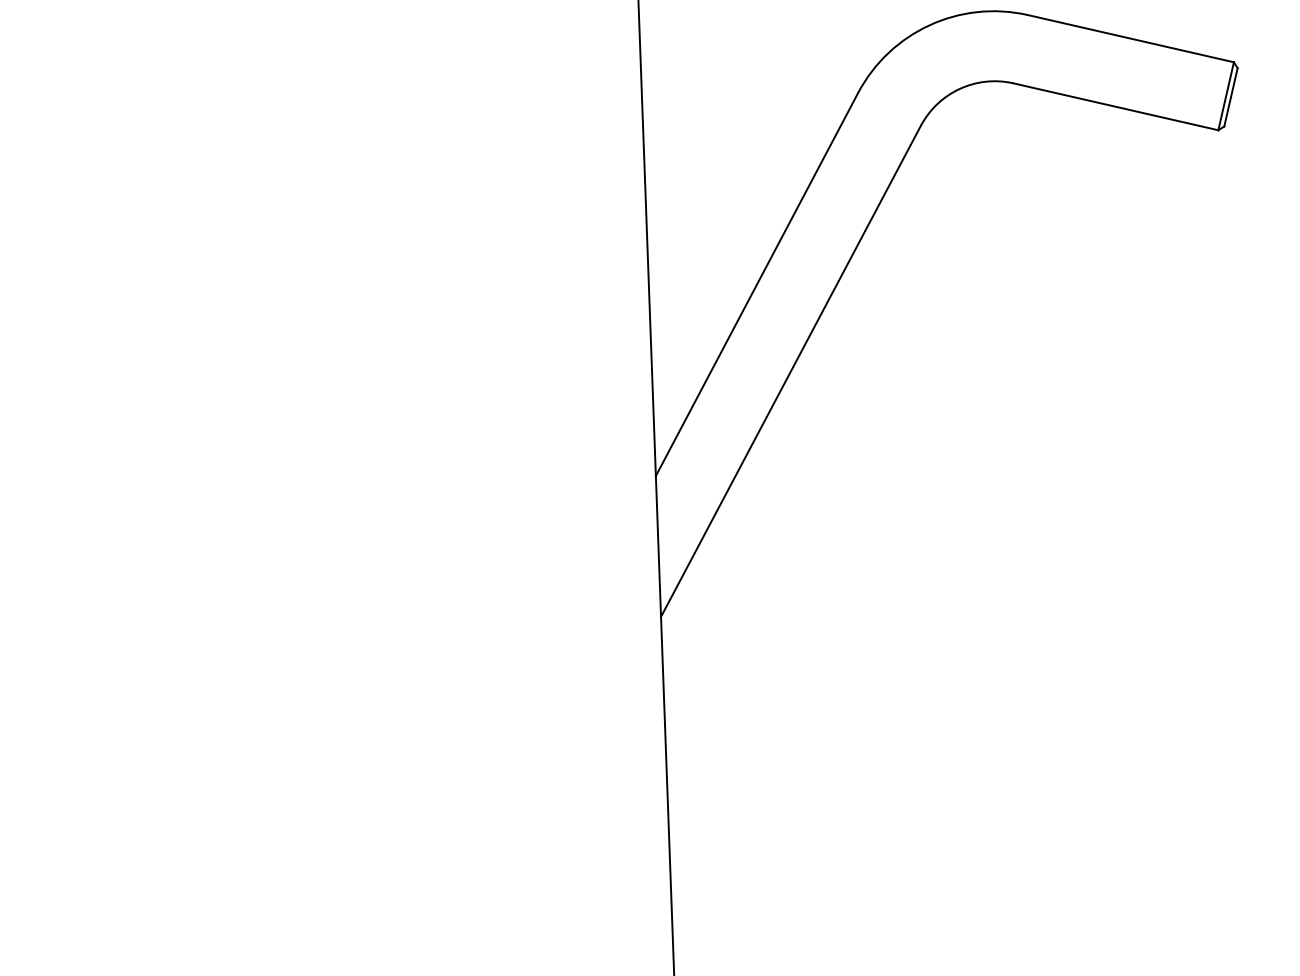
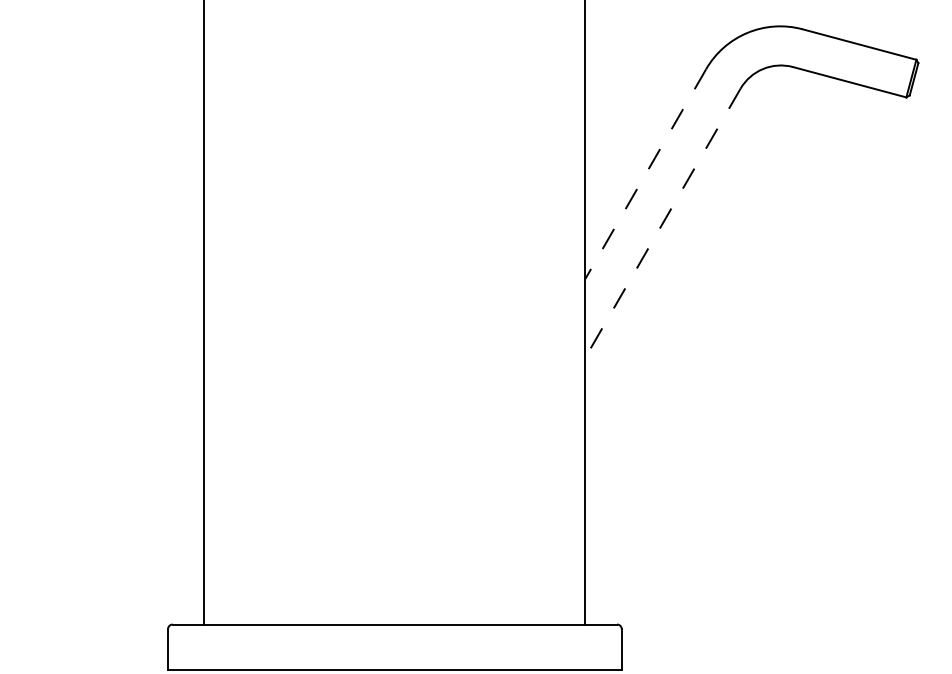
line: (756, 285) -> (645, 174), solid -> dashed
line: (790, 371) -> (662, 223), solid -> dashed

